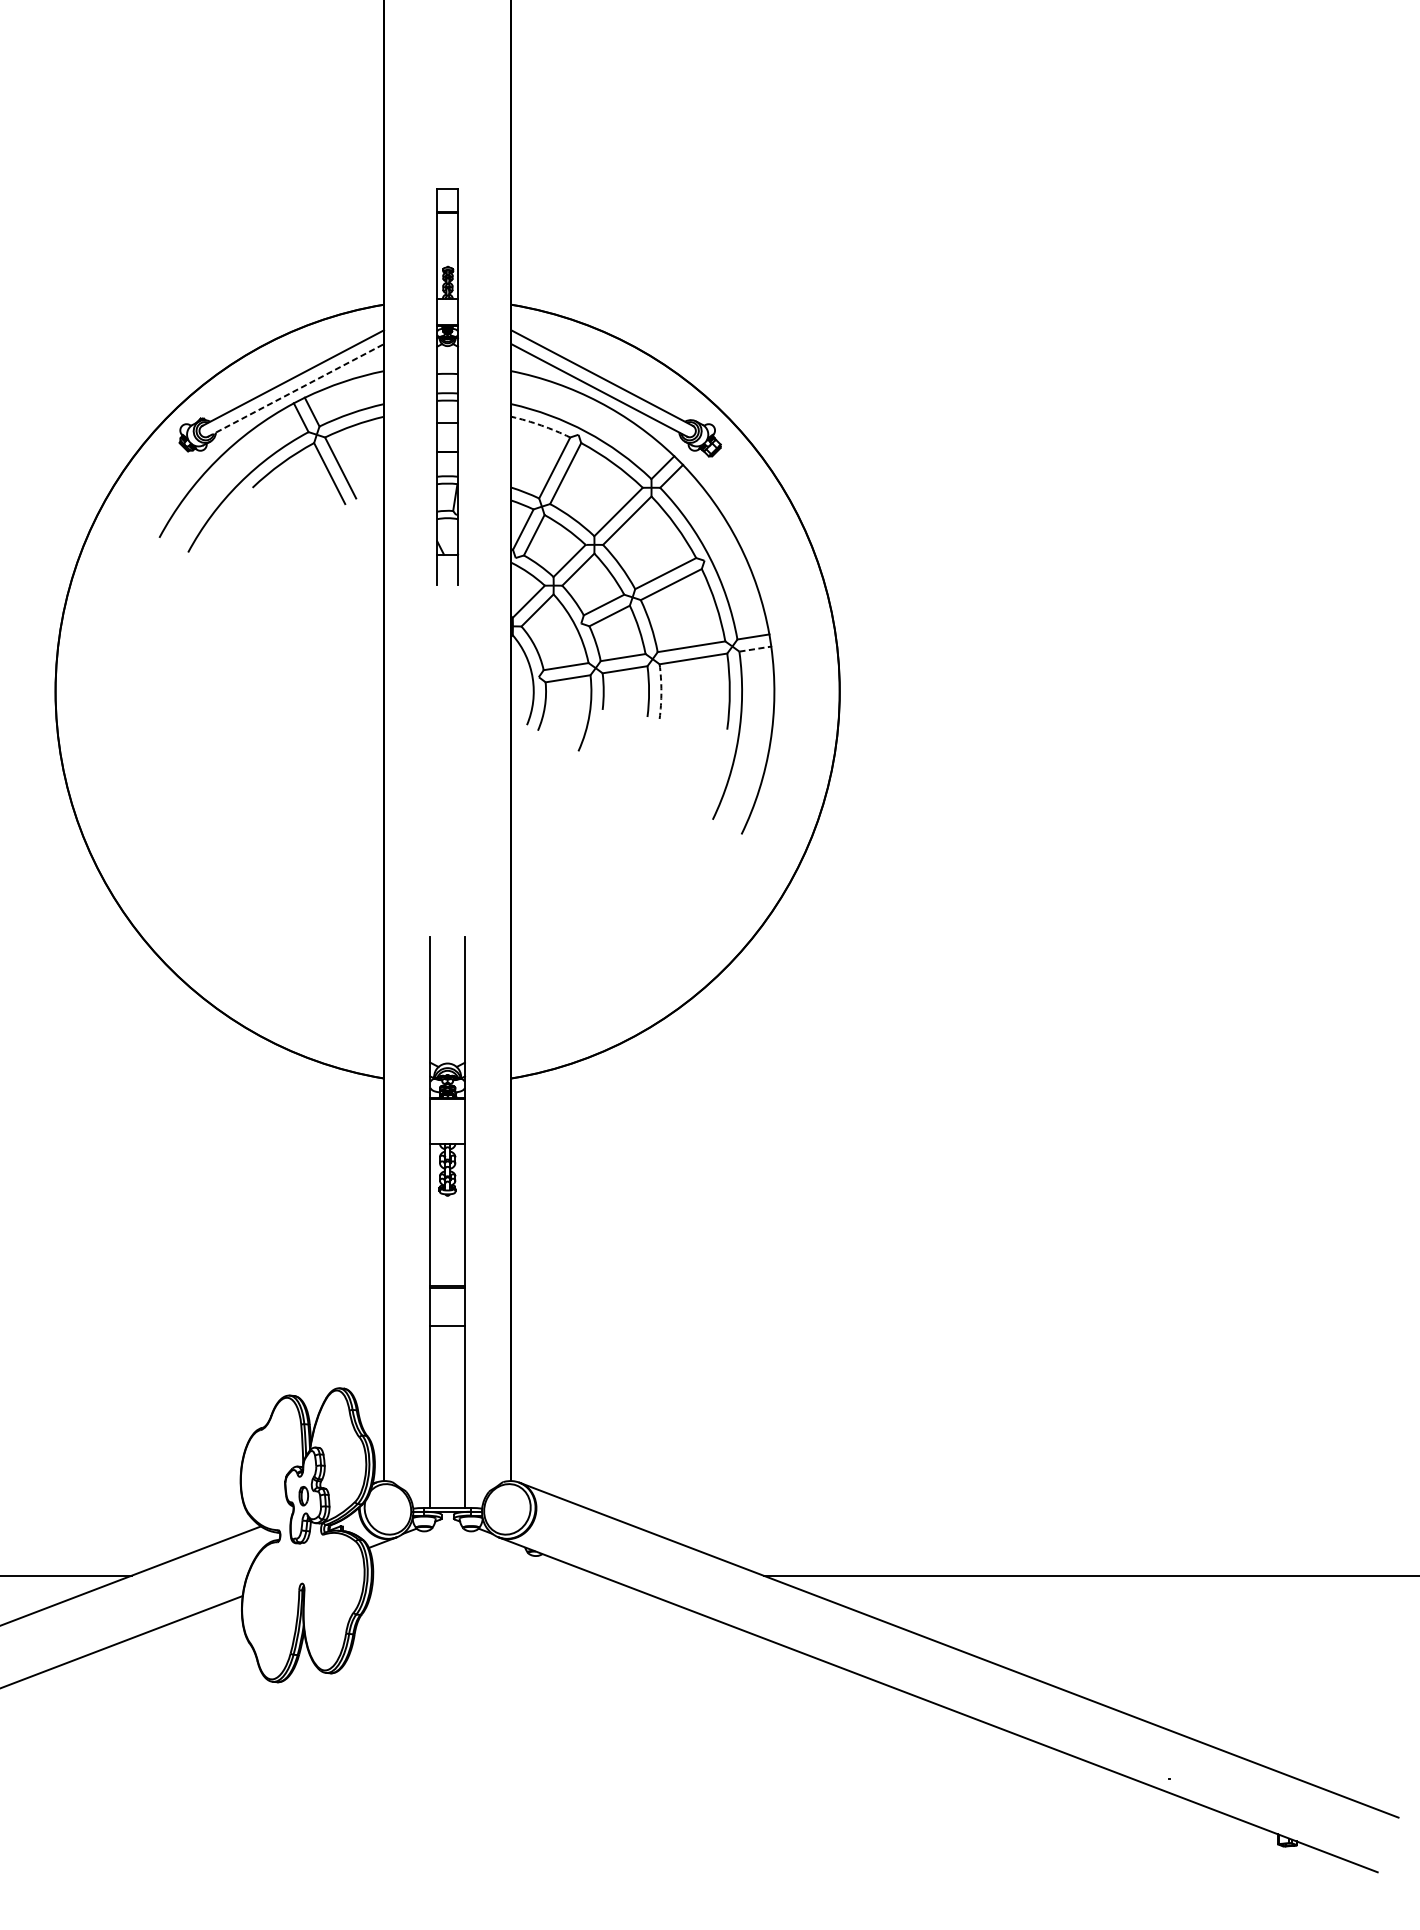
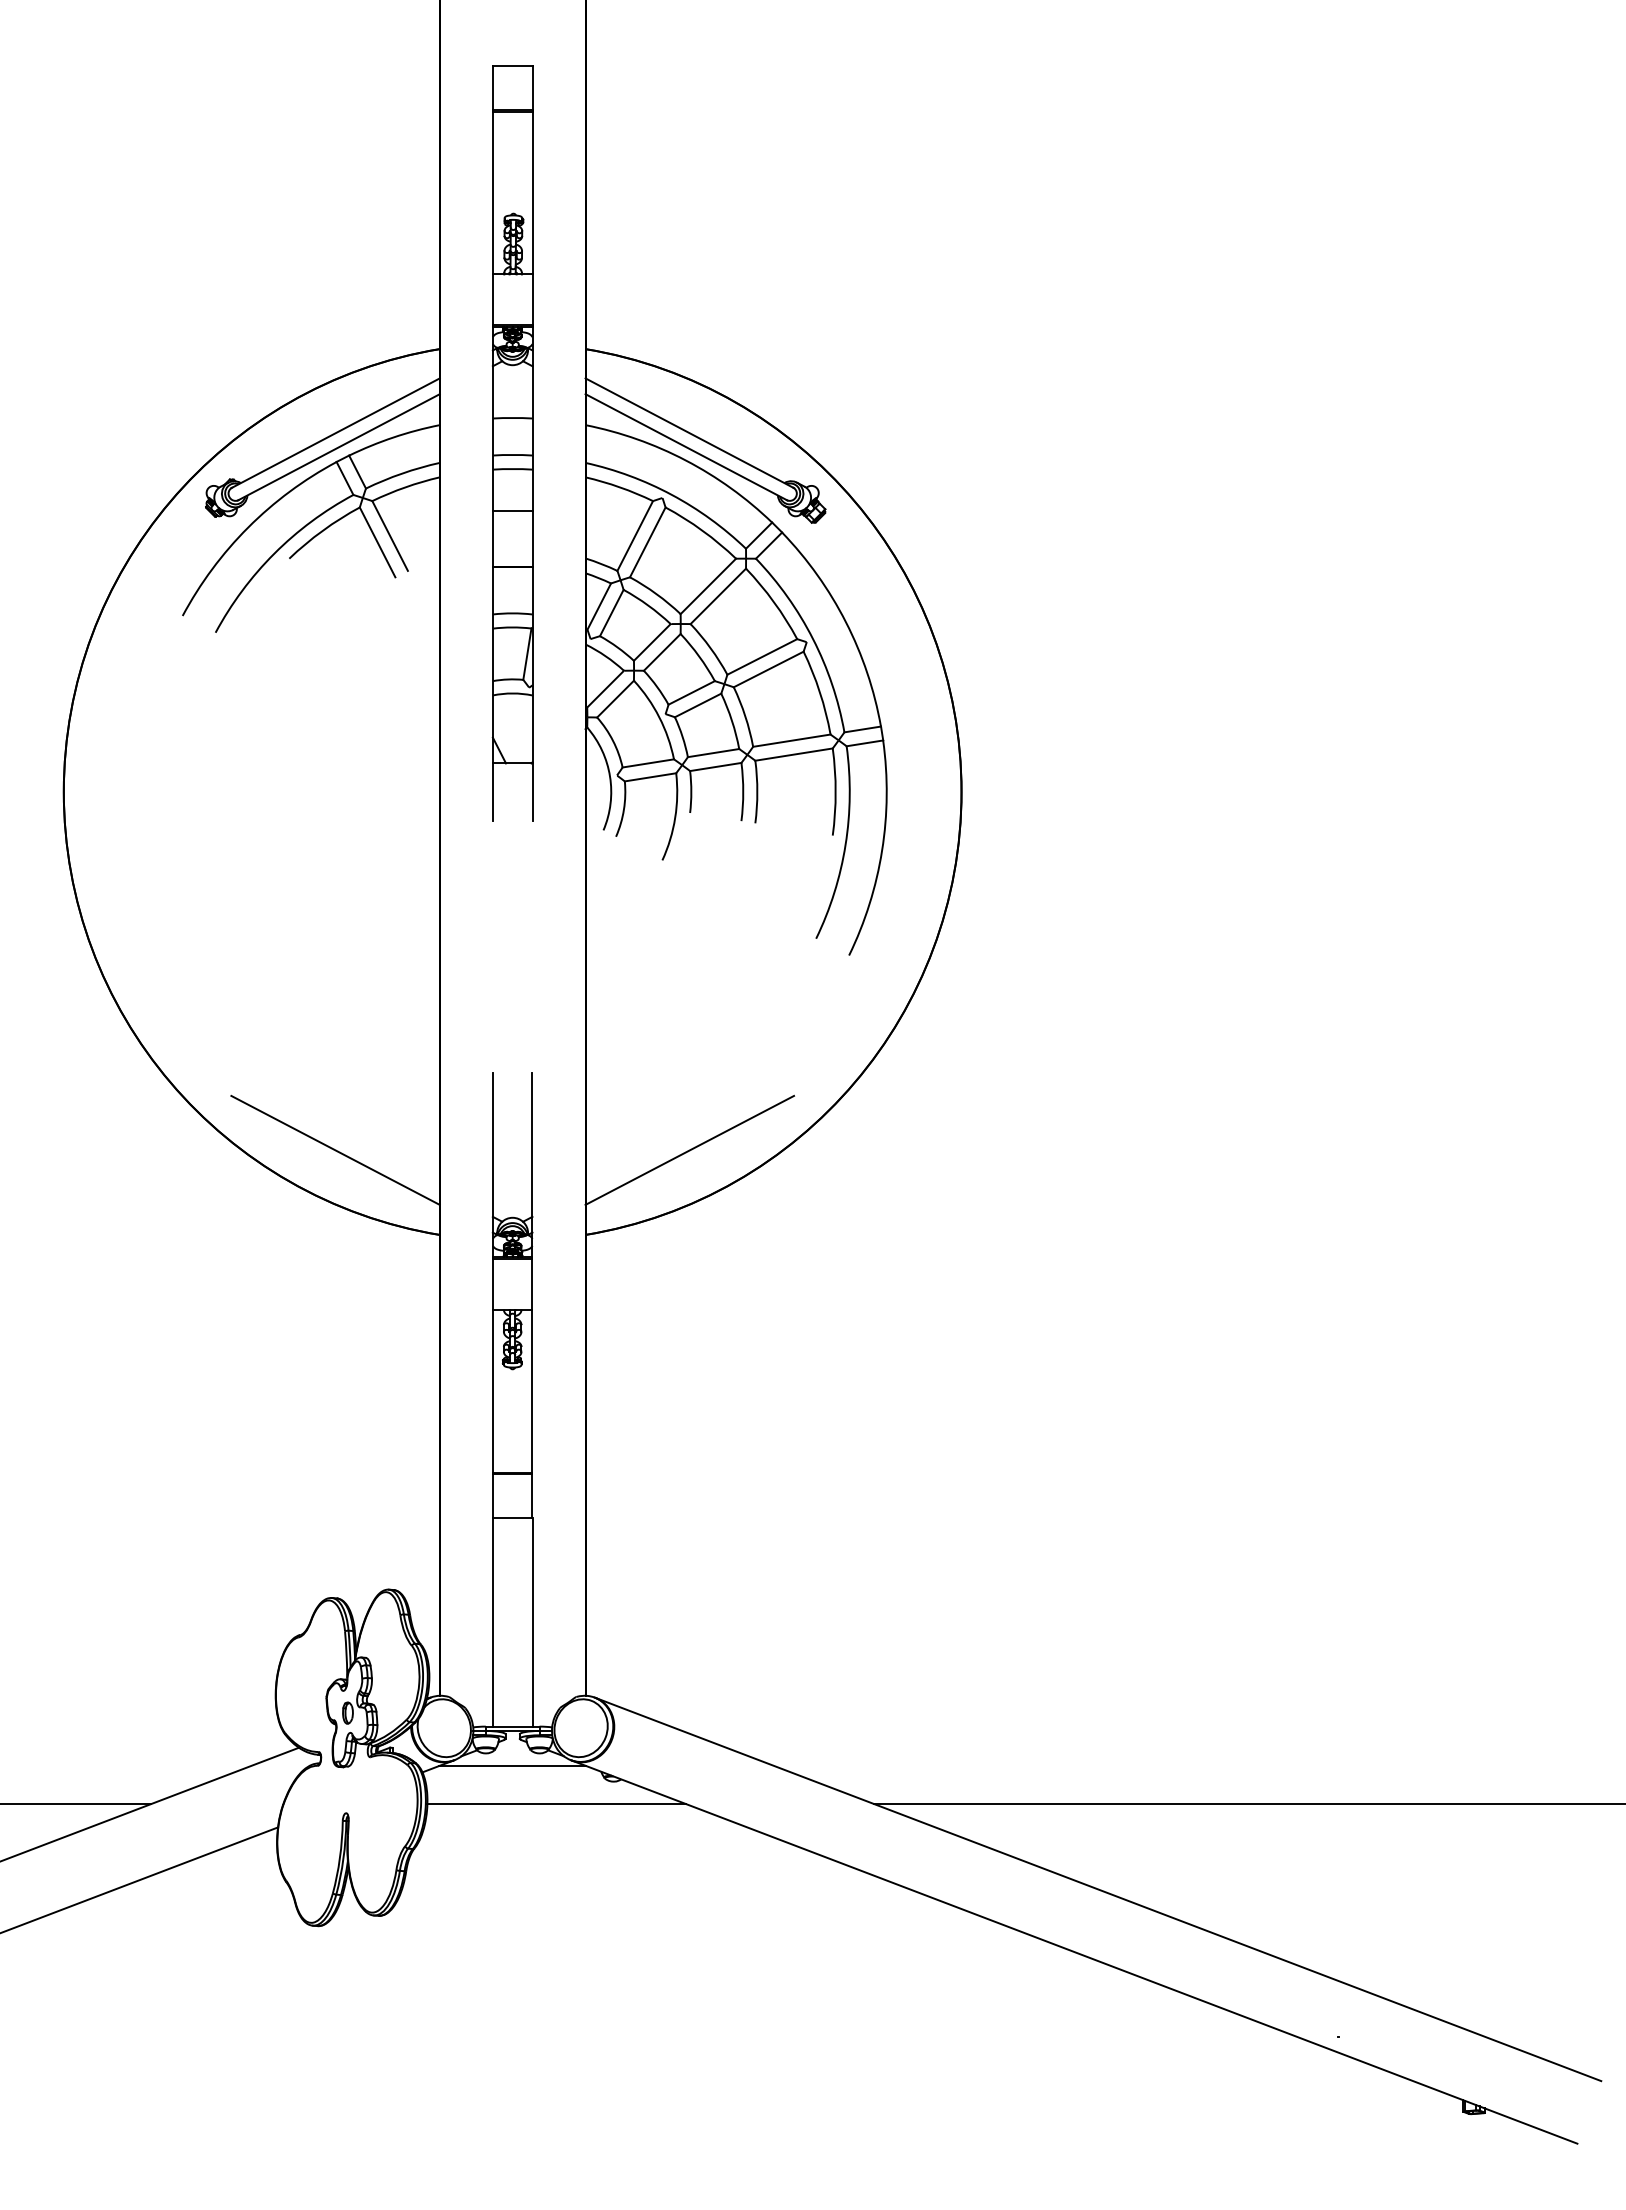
part: (447, 387) -> (512, 443), size x1.67
line: (296, 390) -> (339, 447), dashed -> solid
arc: (540, 425) -> (619, 487), dashed -> solid
line: (755, 649) -> (865, 743), dashed -> solid
arc: (661, 692) -> (757, 792), dashed -> solid
line: (292, 1003) -> (335, 1149), added
line: (602, 1003) -> (689, 1149), added
line: (447, 1542) -> (512, 1766), added
line: (485, 1576) -> (556, 1804), added

